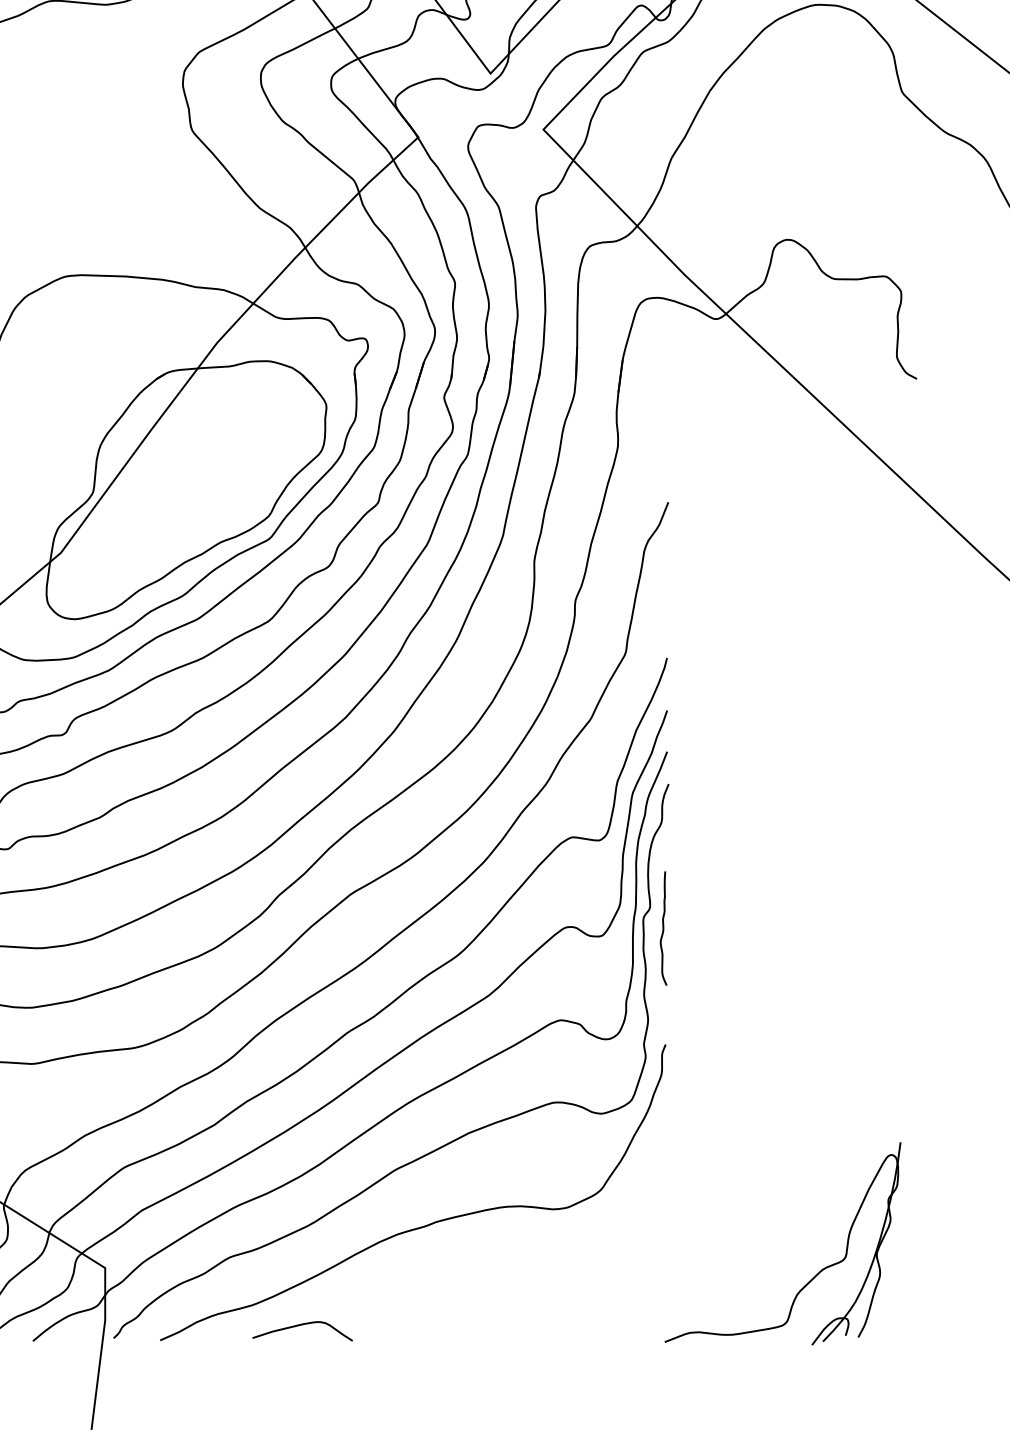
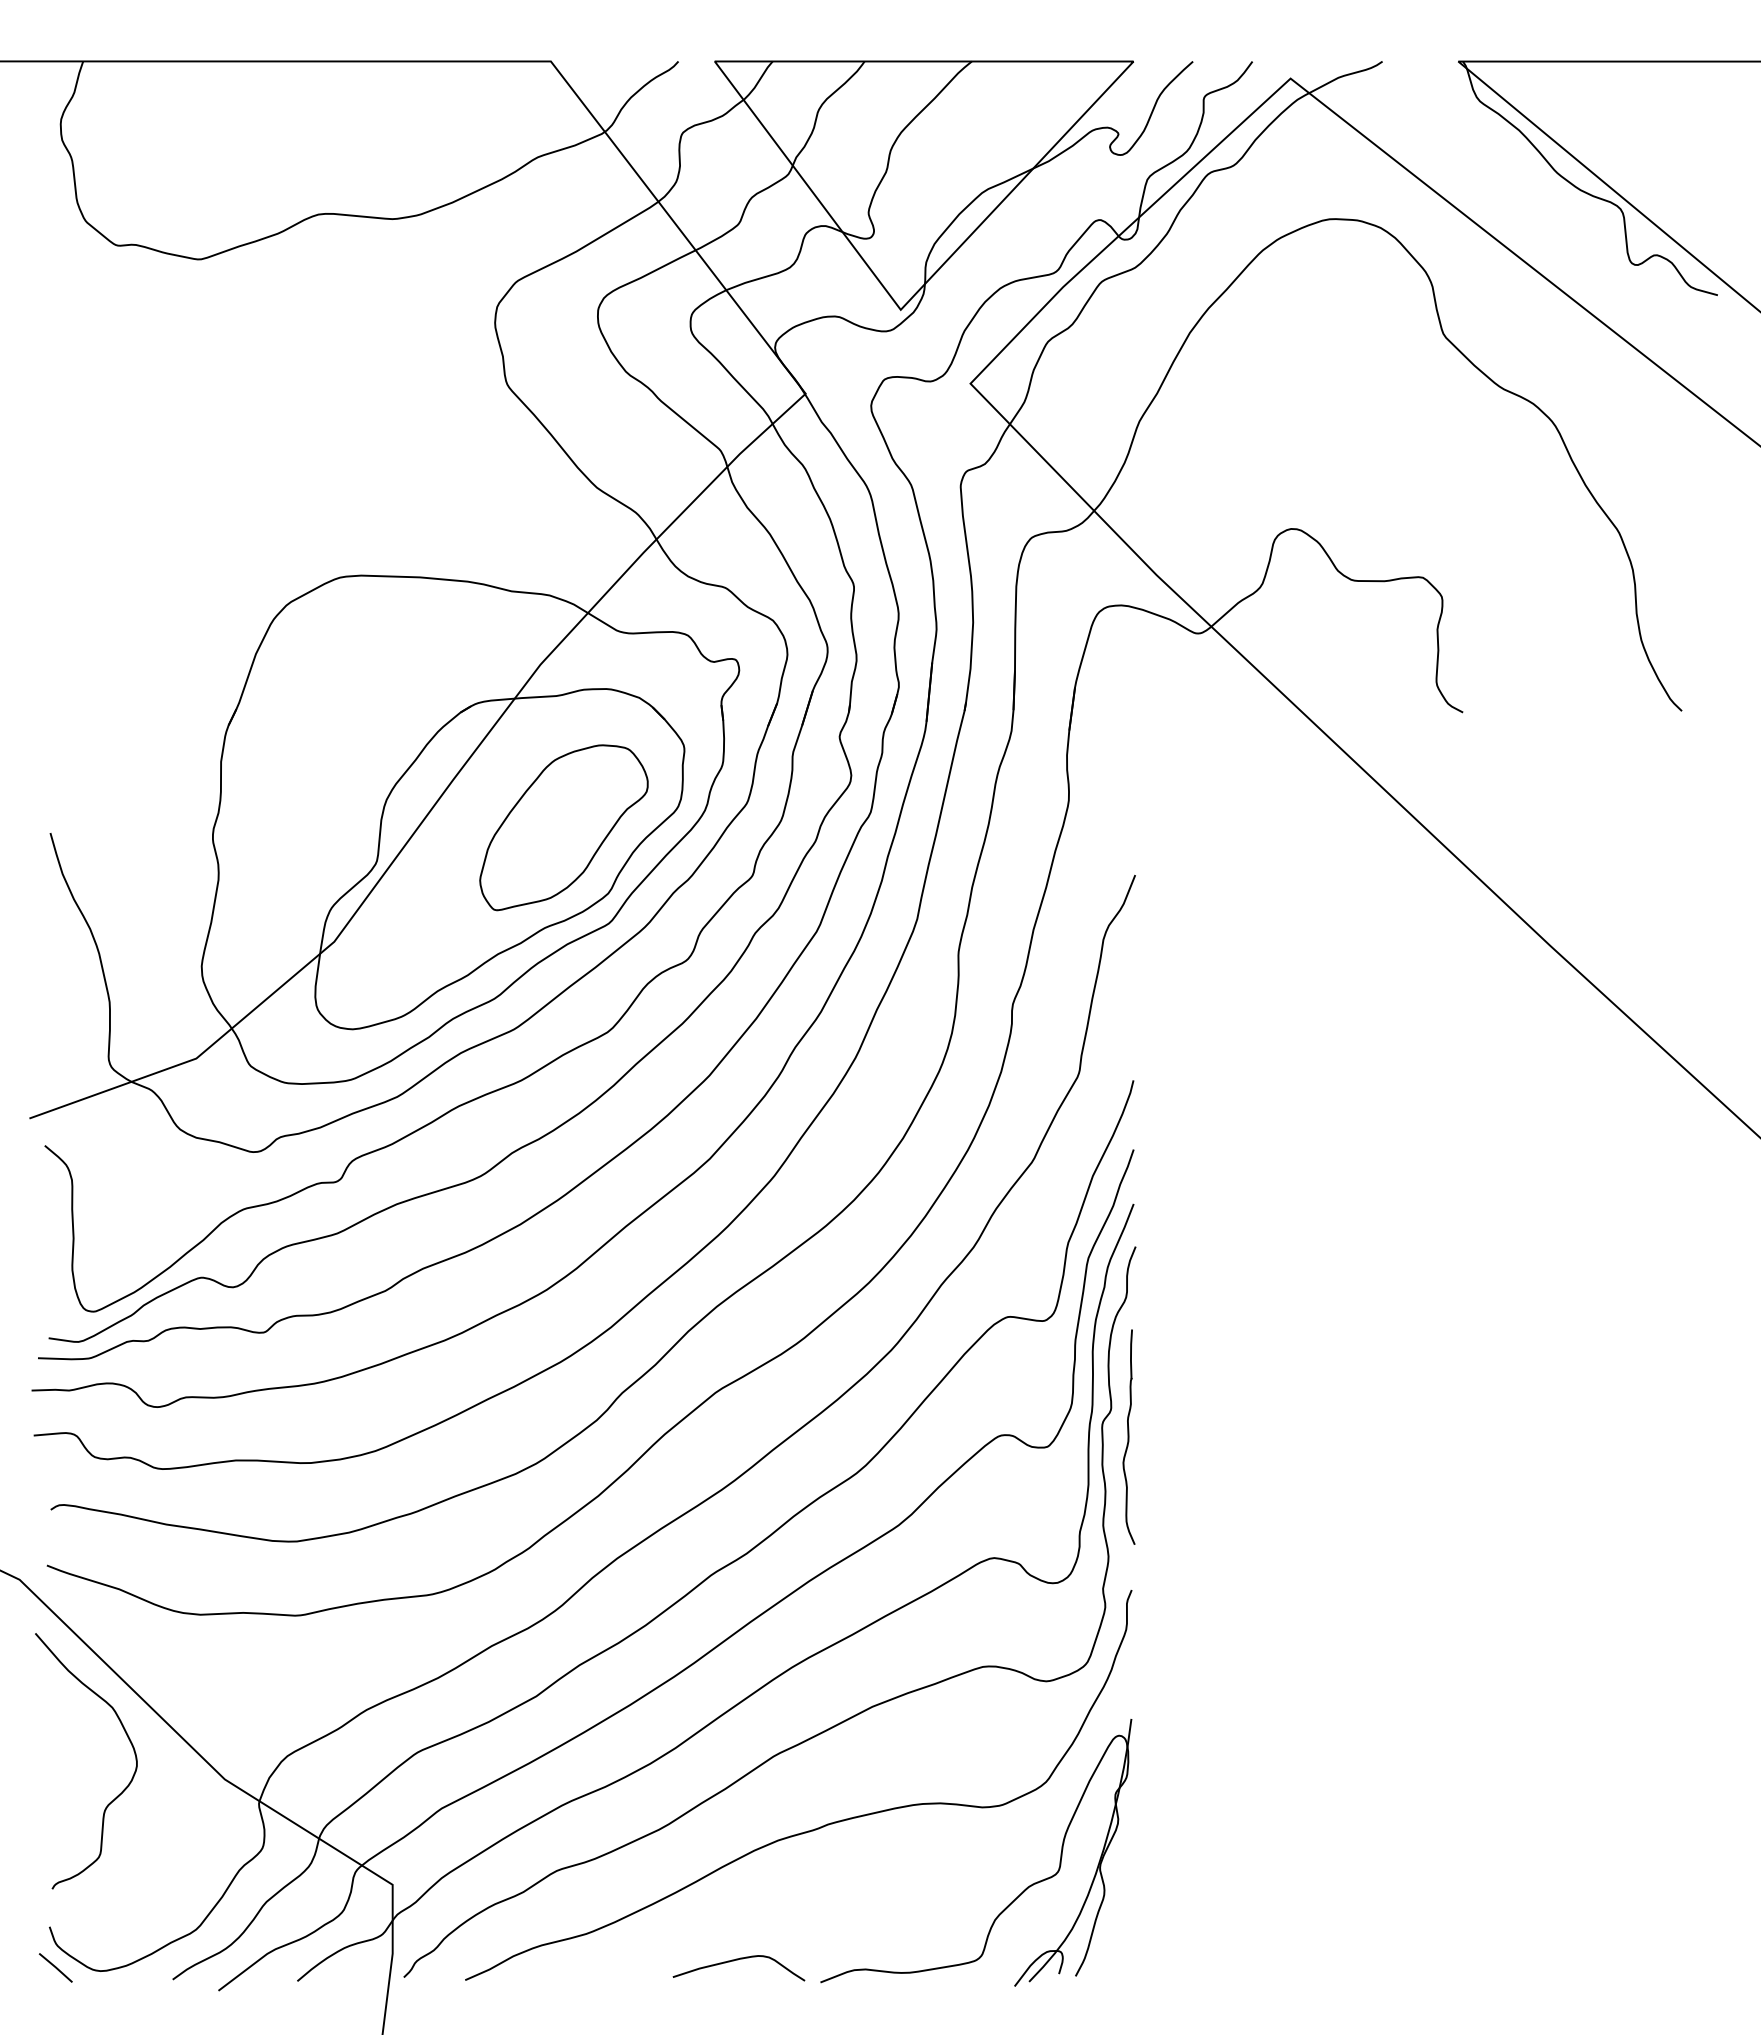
part: (234, 466) -> (563, 827), added
part: (663, 928) -> (1128, 1436), size x1.43
part: (810, 1279) -> (1012, 1900), moved
curve: (302, 1325) -> (738, 1960), moved

